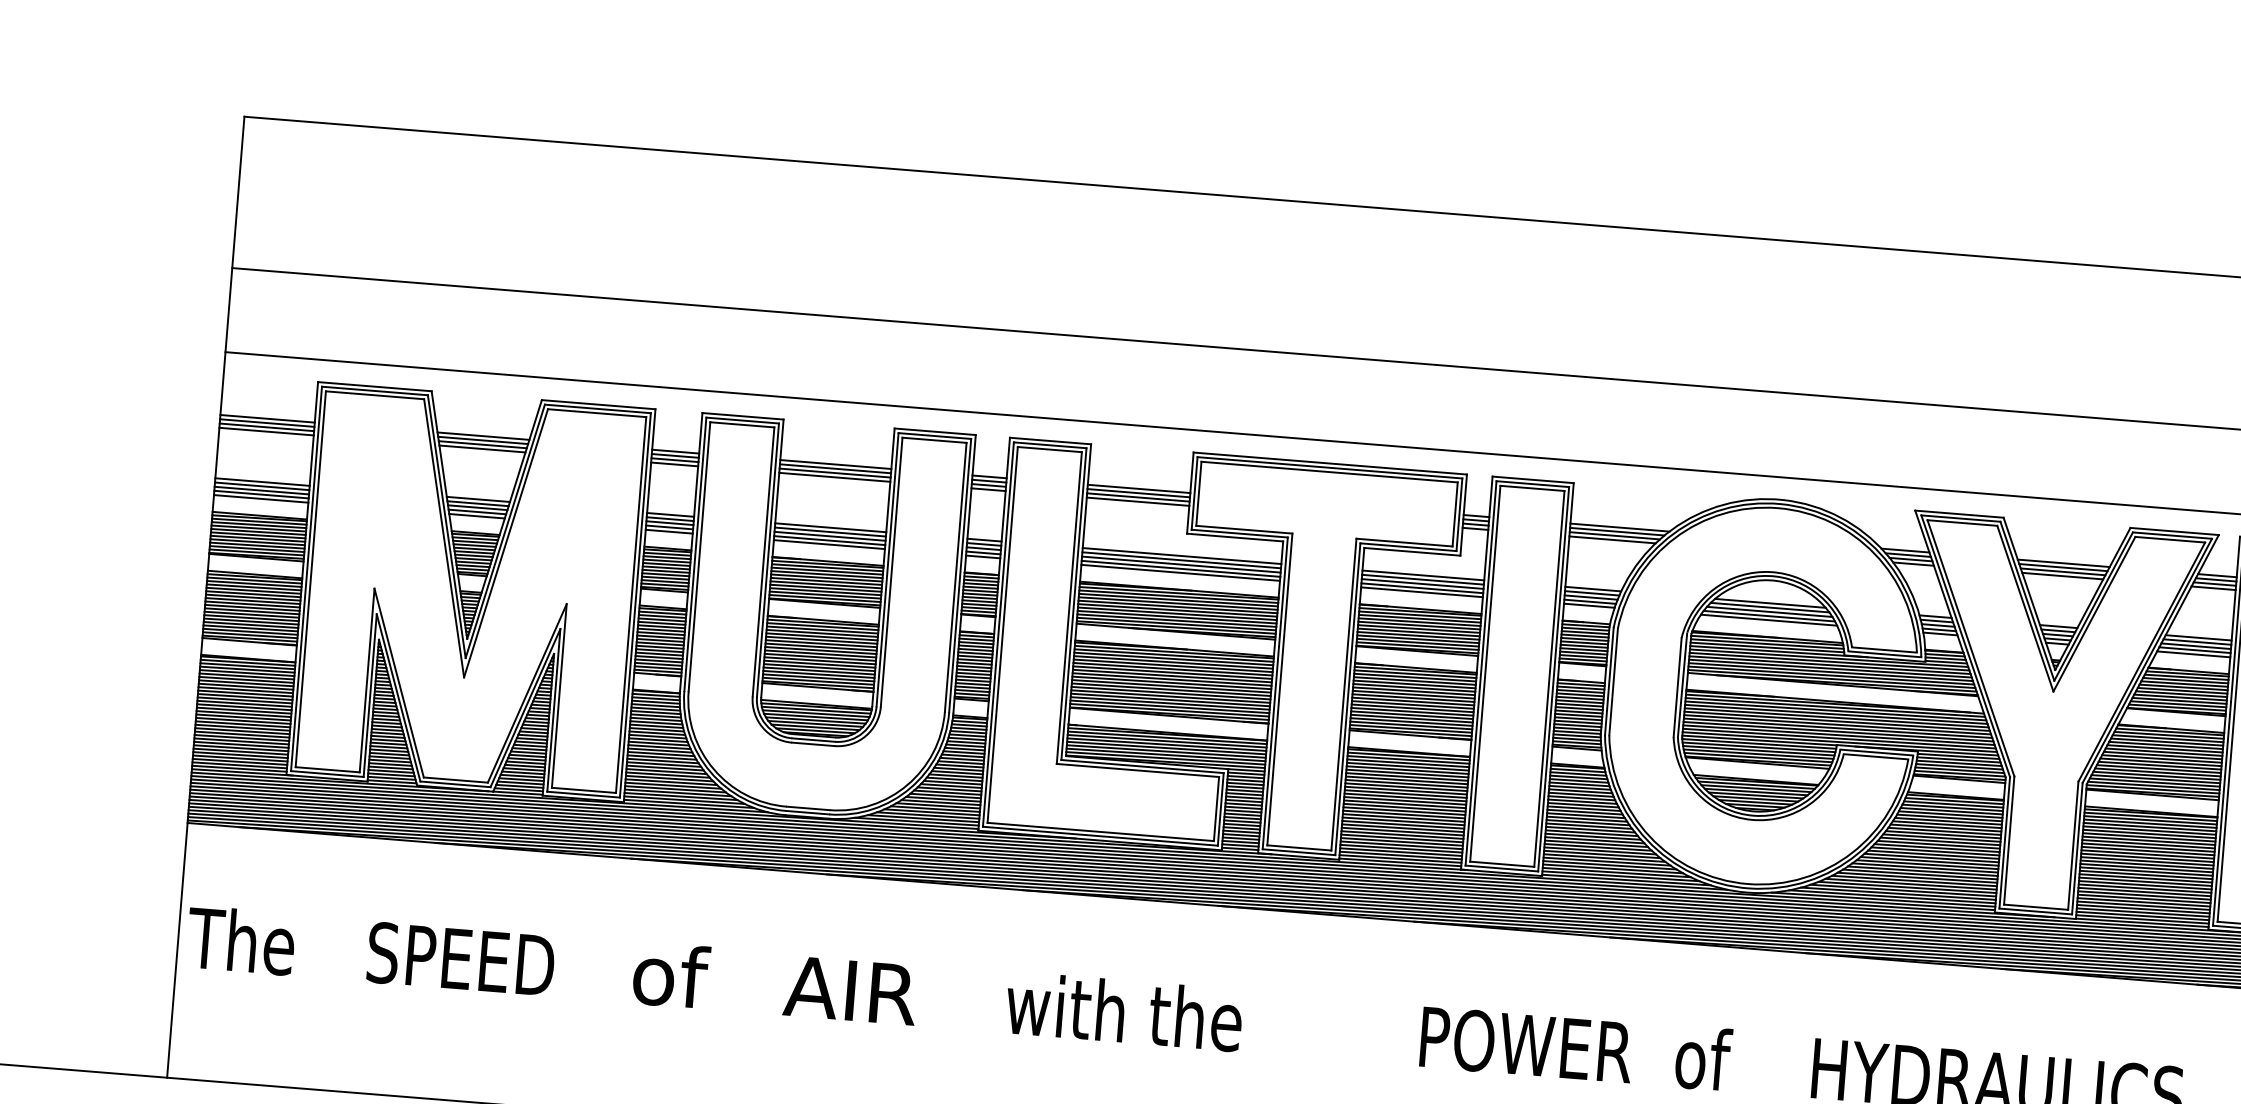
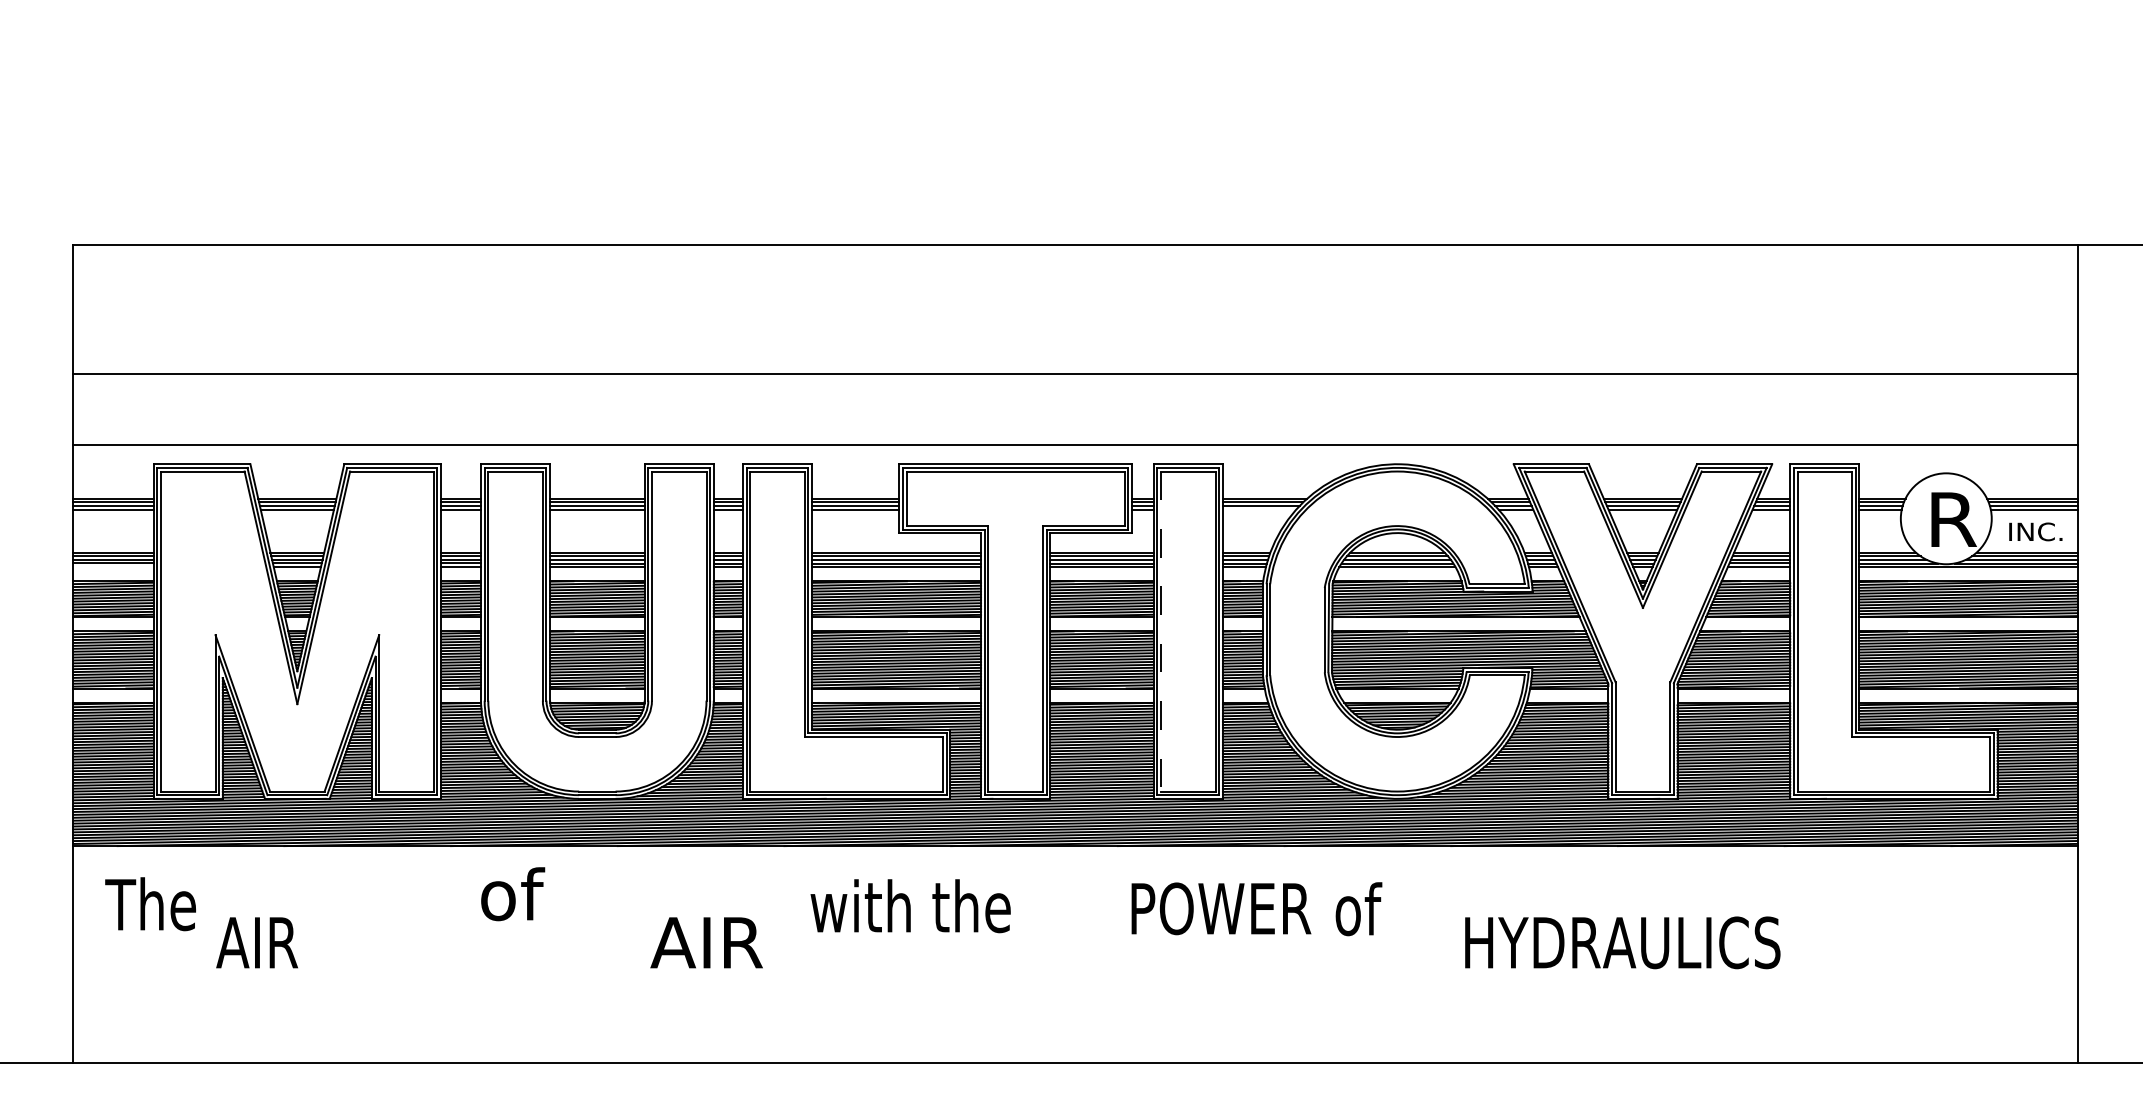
line: (261, 498) -> (113, 566), removed
line: (1612, 539) -> (1259, 509), removed
line: (1485, 674) -> (1161, 632), solid -> dashed
text: (240, 941) -> (150, 904), moved
text: (449, 958) -> (304, 942), SPEED -> AIR
text: (671, 975) -> (513, 894), moved
text: (850, 990) -> (706, 942), moved
text: (1124, 1012) -> (910, 906), moved
text: (1526, 1044) -> (1221, 908), moved
text: (1703, 1058) -> (1358, 909), moved

